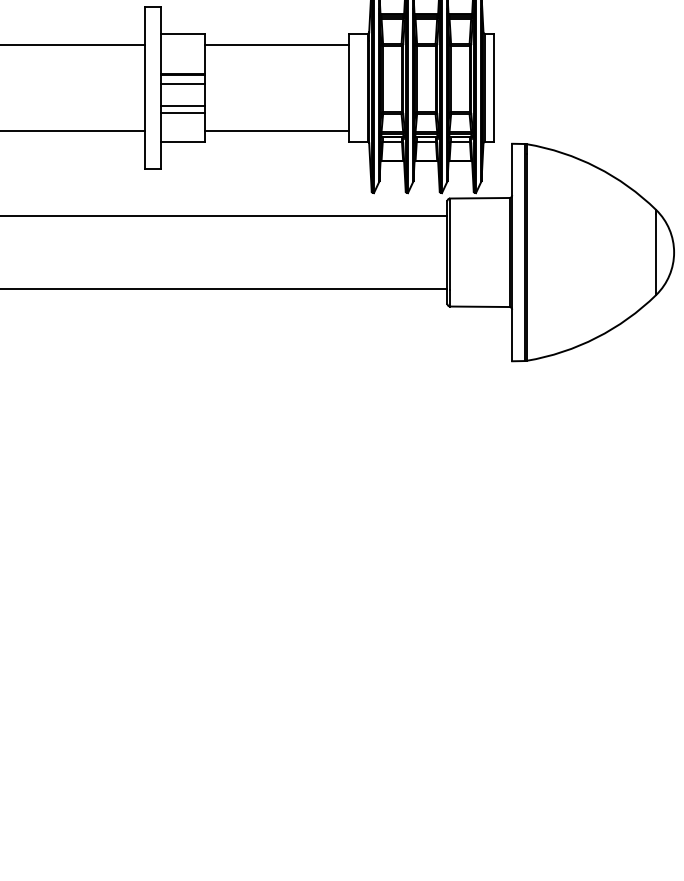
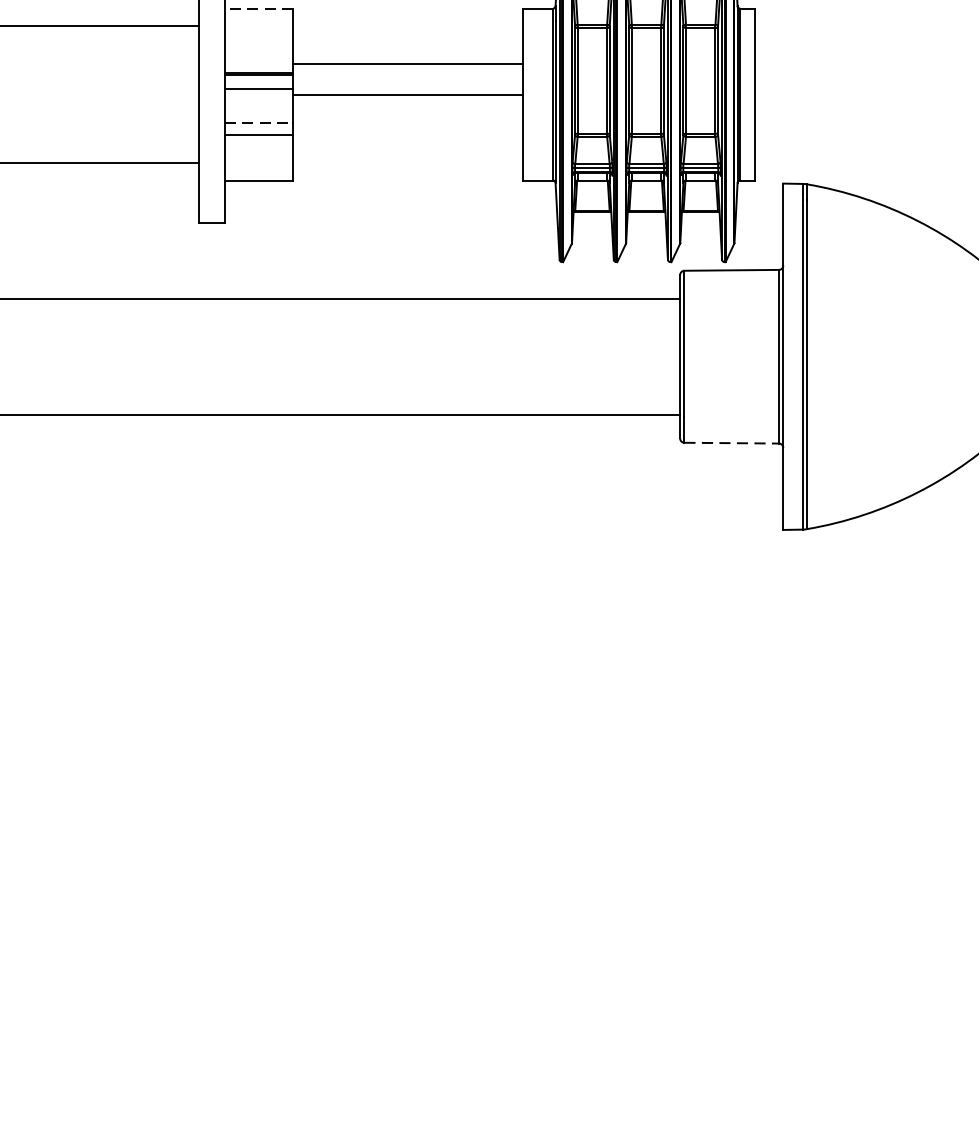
line: (182, 33) -> (258, 7), solid -> dashed
line: (276, 44) -> (407, 63), moved
line: (182, 105) -> (258, 122), solid -> dashed
line: (276, 131) -> (407, 95), moved
line: (479, 306) -> (731, 442), solid -> dashed

